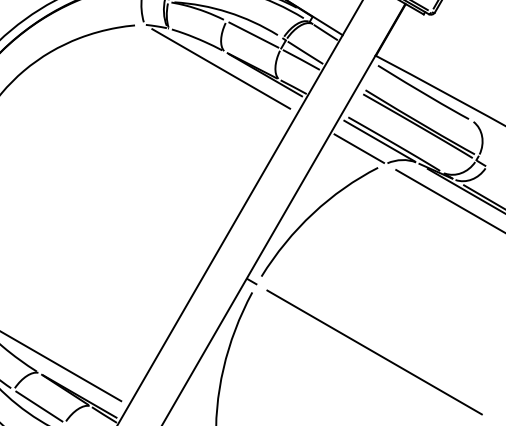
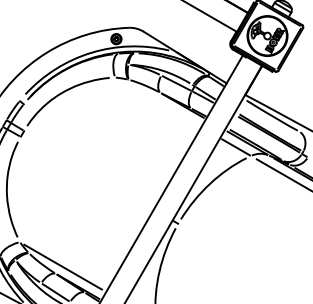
line: (221, 69) -> (158, 102), removed
line: (374, 353) -> (244, 262), removed

